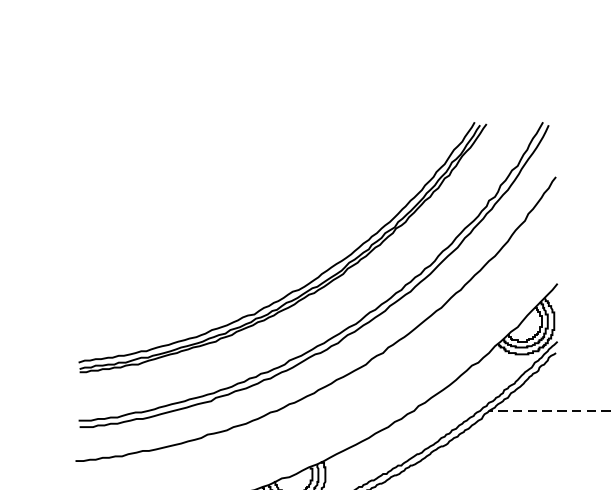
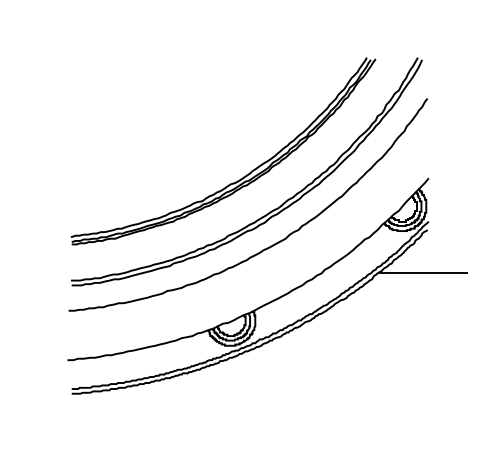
line: (549, 411) -> (422, 273), dashed -> solid

